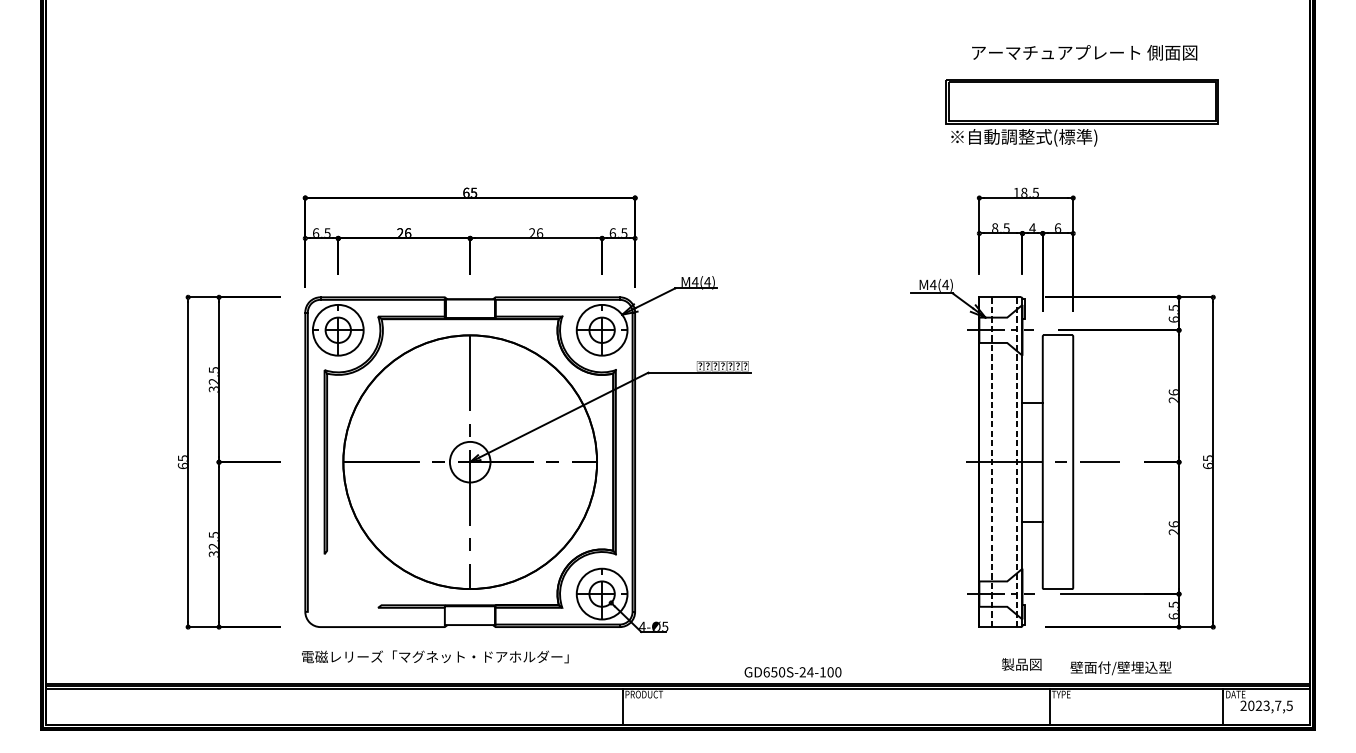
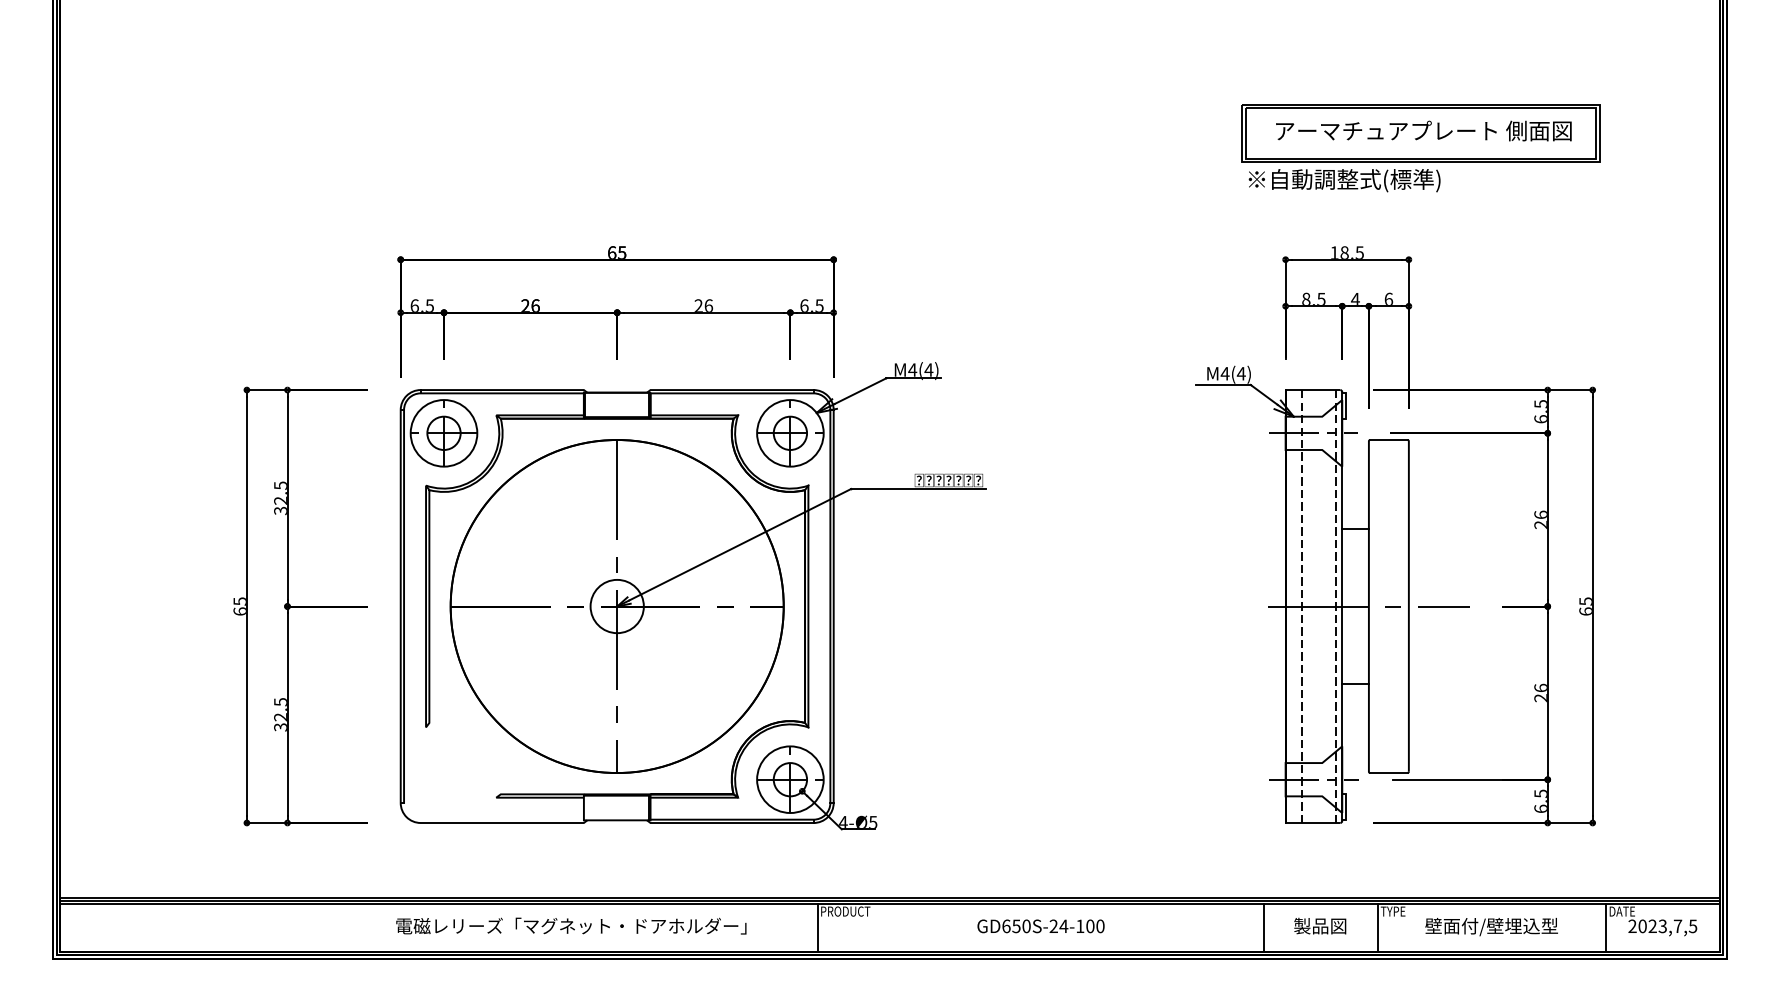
text: (1084, 52) -> (1423, 130), moved
text: (435, 656) -> (571, 925), moved
text: (1021, 664) -> (1320, 925), moved
text: (1120, 668) -> (1491, 927), moved
text: (792, 672) -> (1040, 926), moved
line: (962, 707) -> (1263, 928), added

